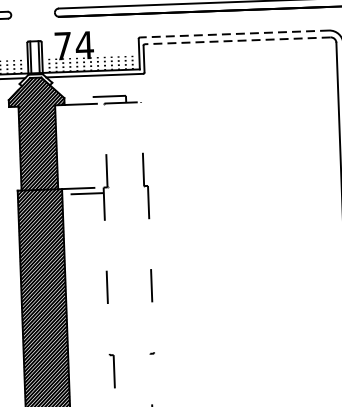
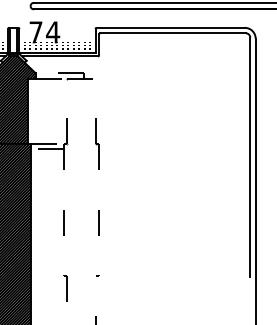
line: (234, 33) -> (170, 27), dashed -> solid
line: (238, 41) -> (173, 33), dashed -> solid

